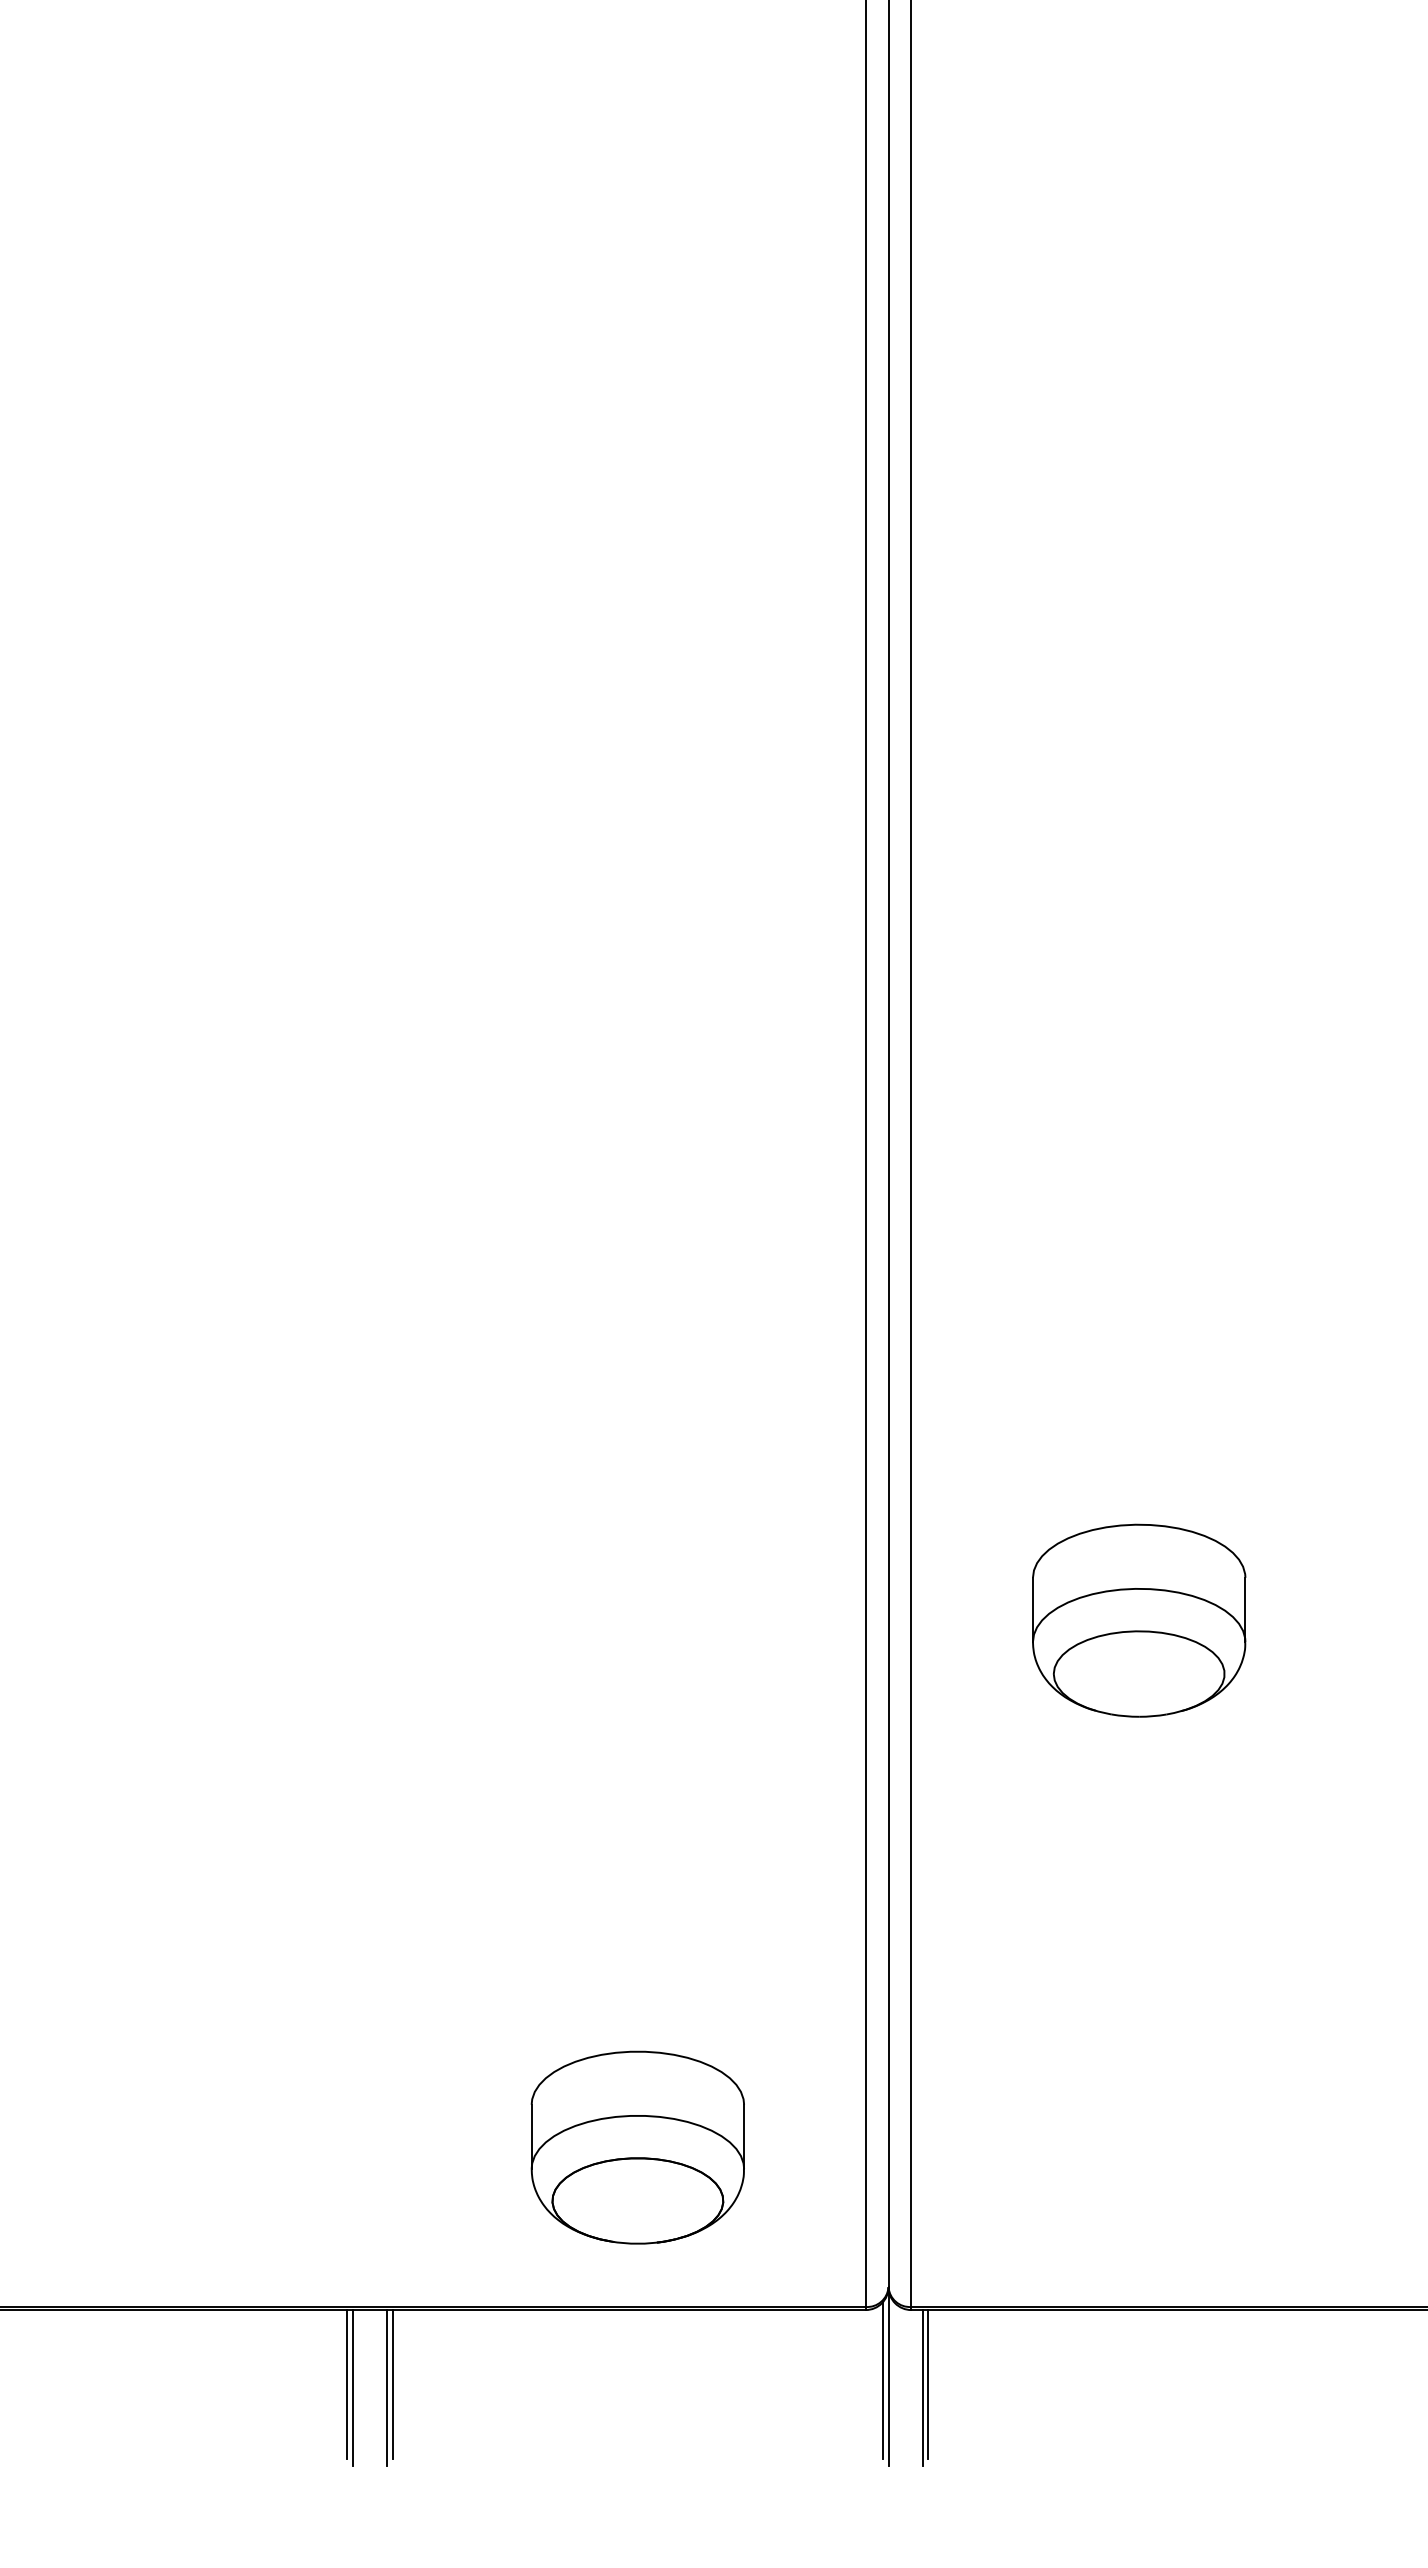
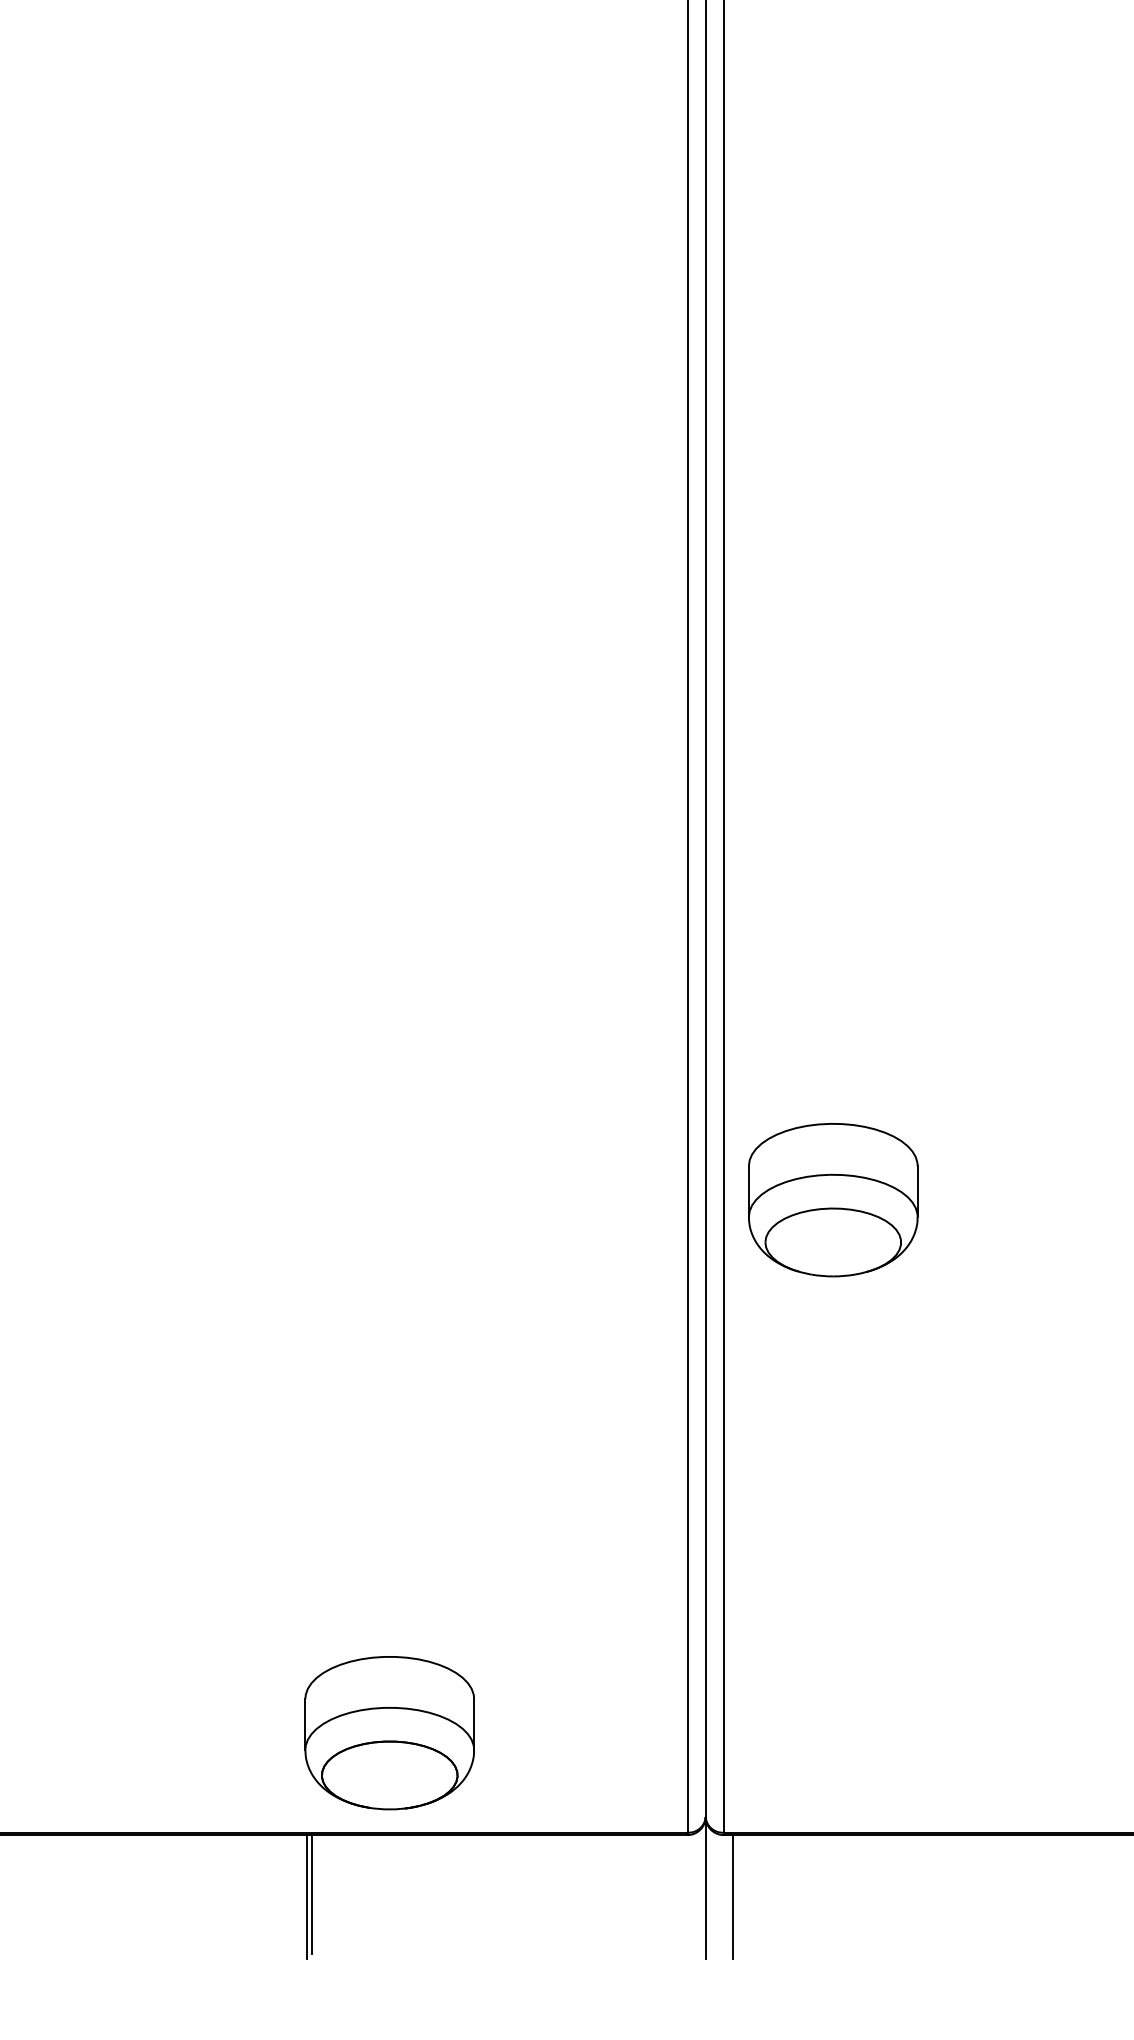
part: (1139, 1620) -> (833, 1199), moved
part: (637, 2147) -> (389, 1732), moved
line: (882, 2380) -> (700, 1891), removed
line: (347, 2384) -> (275, 1894), removed
line: (928, 2384) -> (737, 1894), removed
line: (353, 2388) -> (280, 1897), removed

